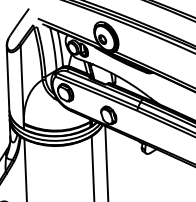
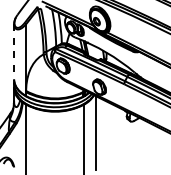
line: (8, 78) -> (14, 51), solid -> dashed

